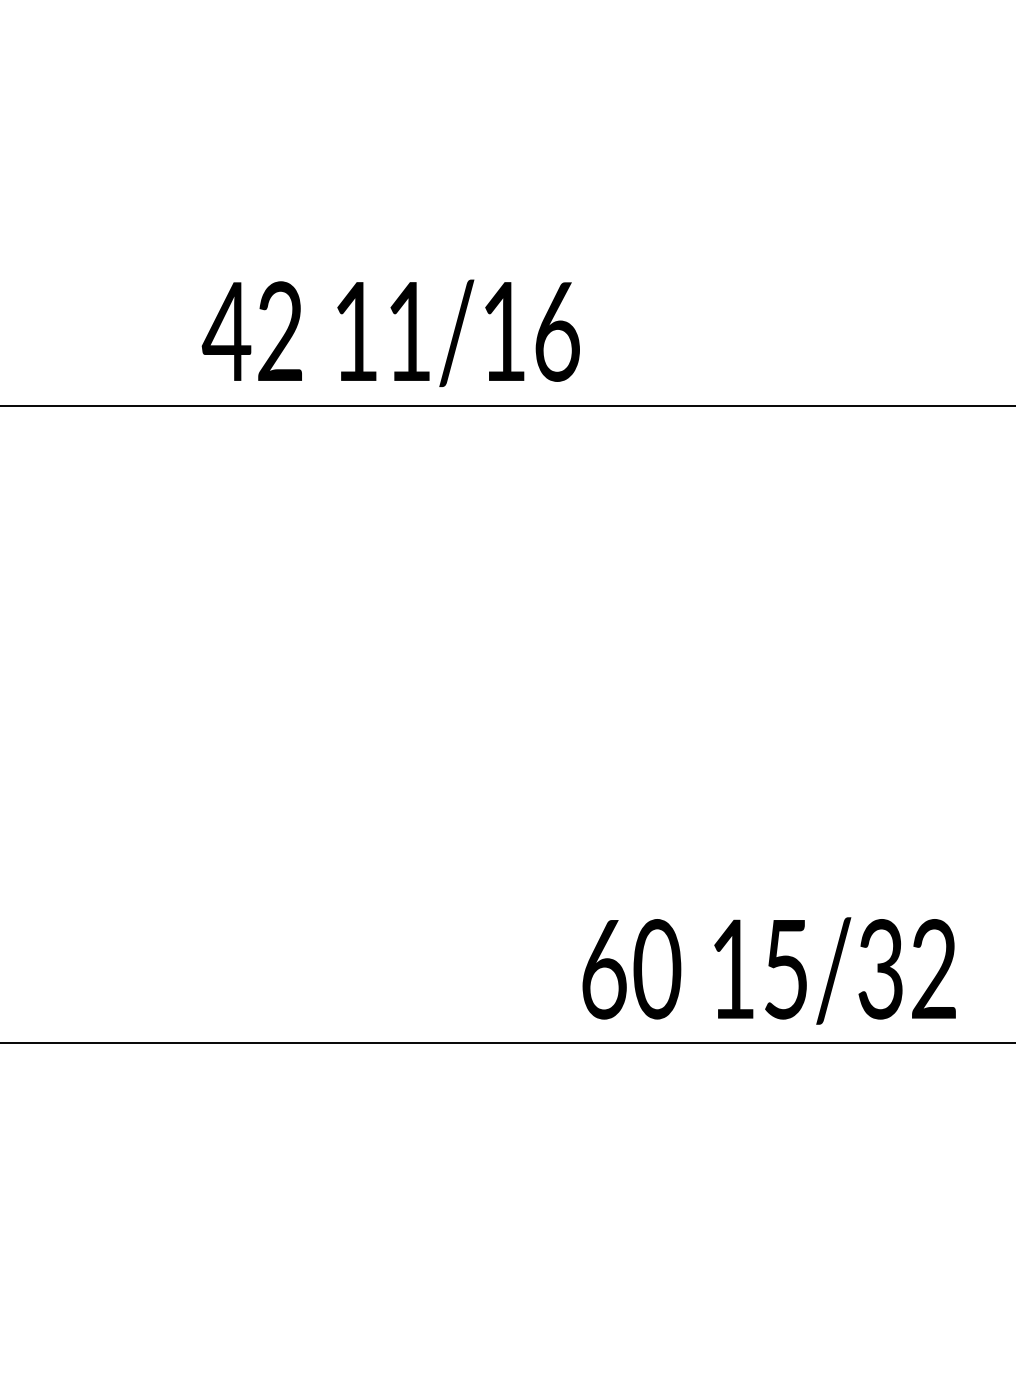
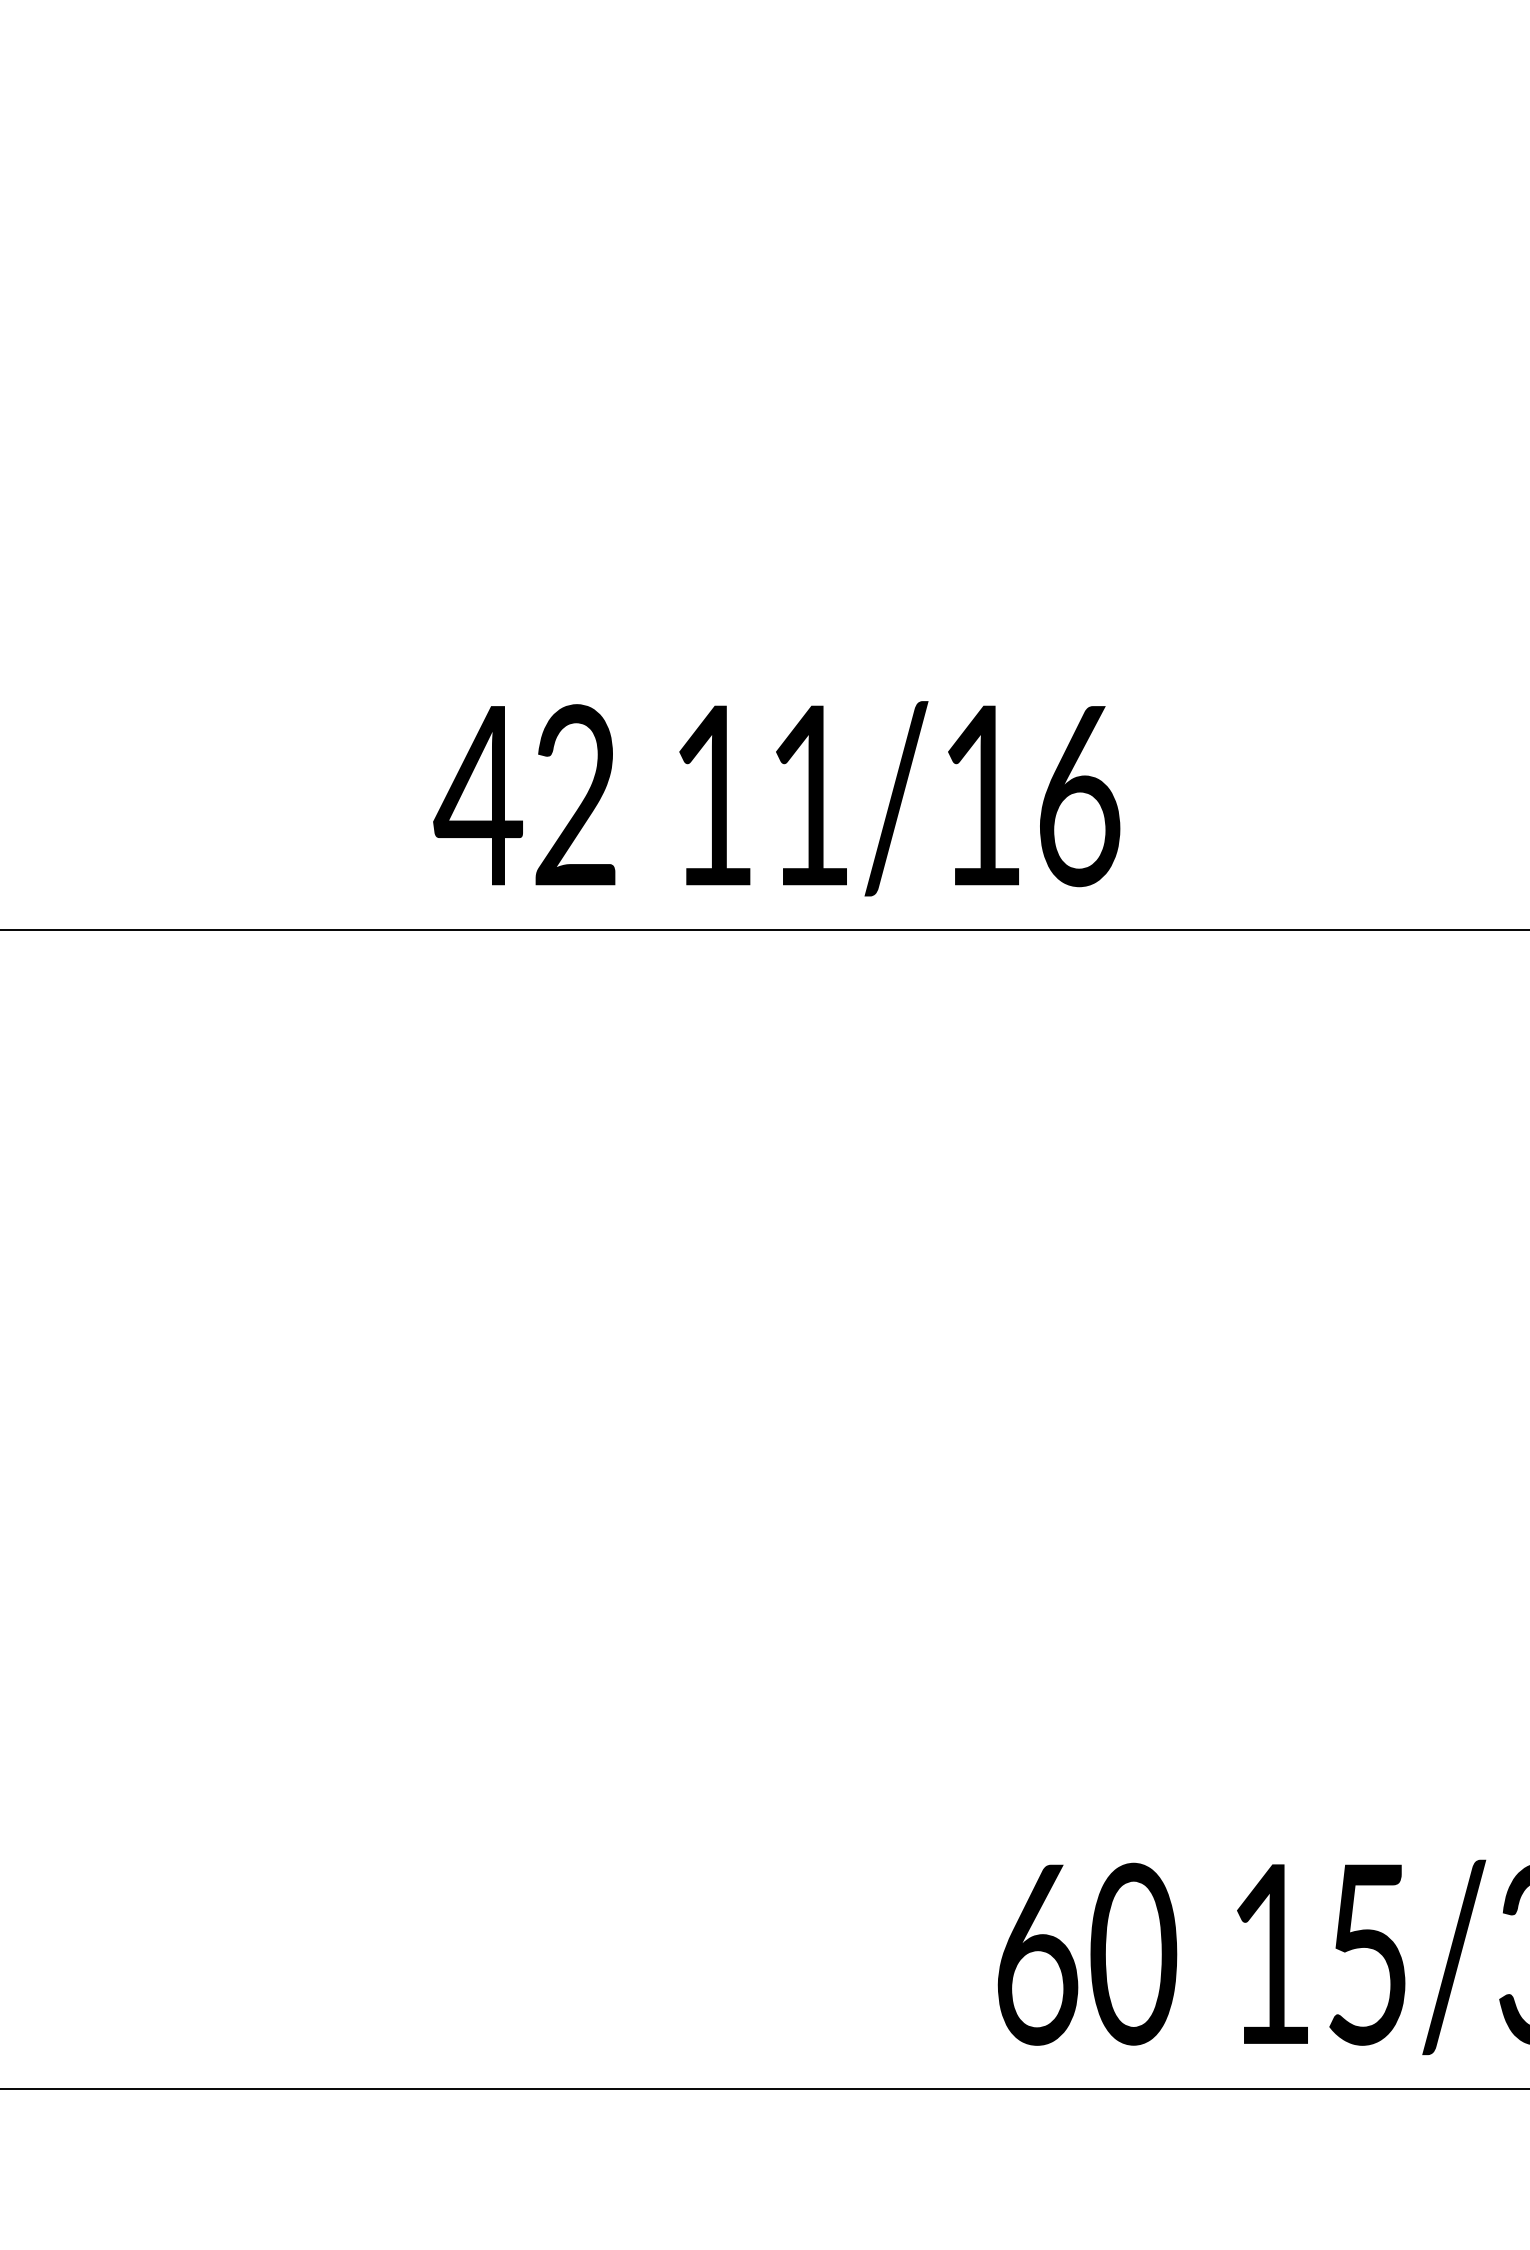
text: (390, 332) -> (776, 797), moved

